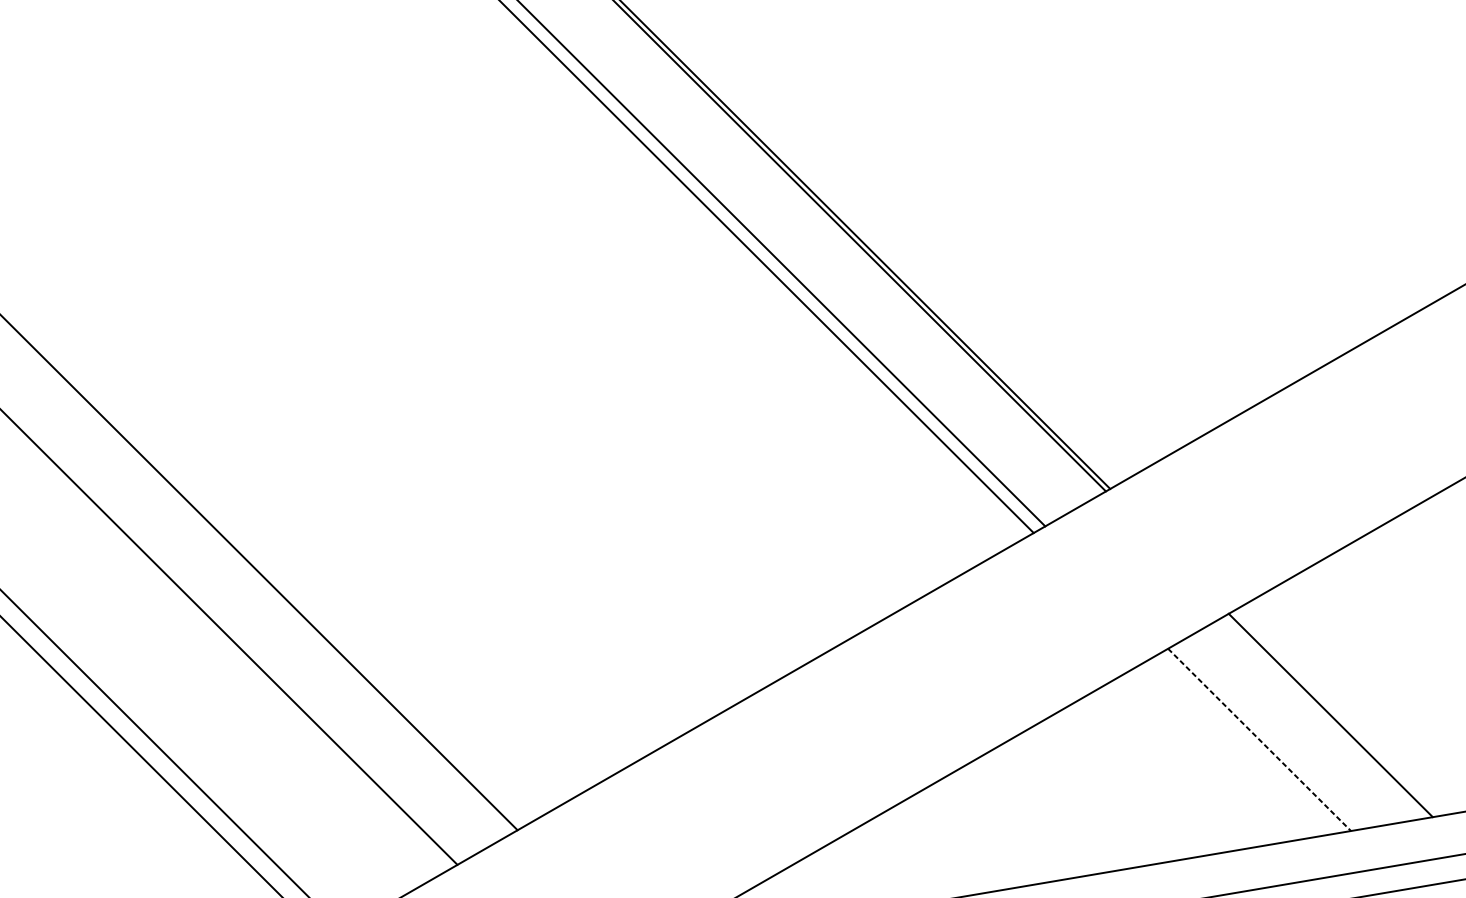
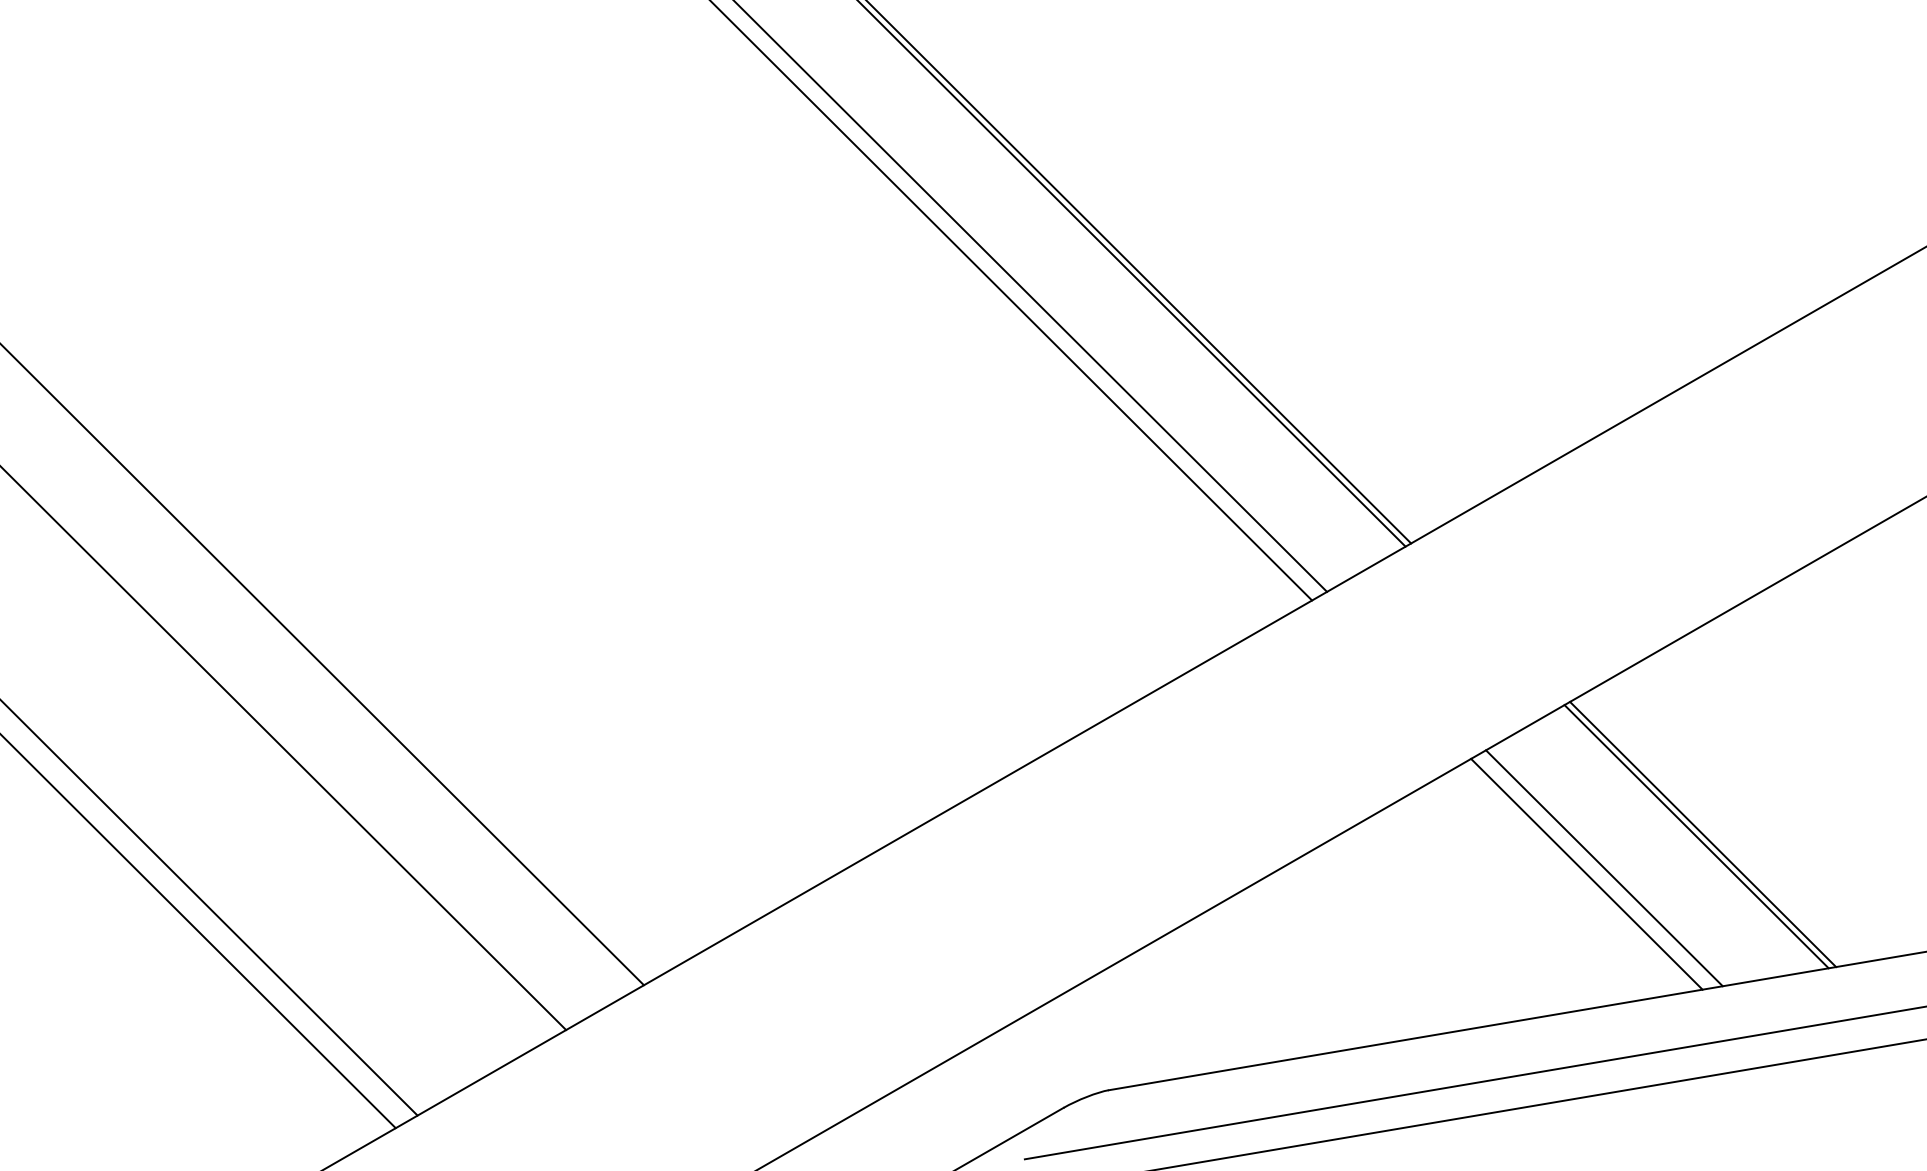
line: (1336, 713) -> (1703, 834), added
line: (1259, 740) -> (1604, 868), dashed -> solid
line: (1245, 743) -> (1586, 873), added

